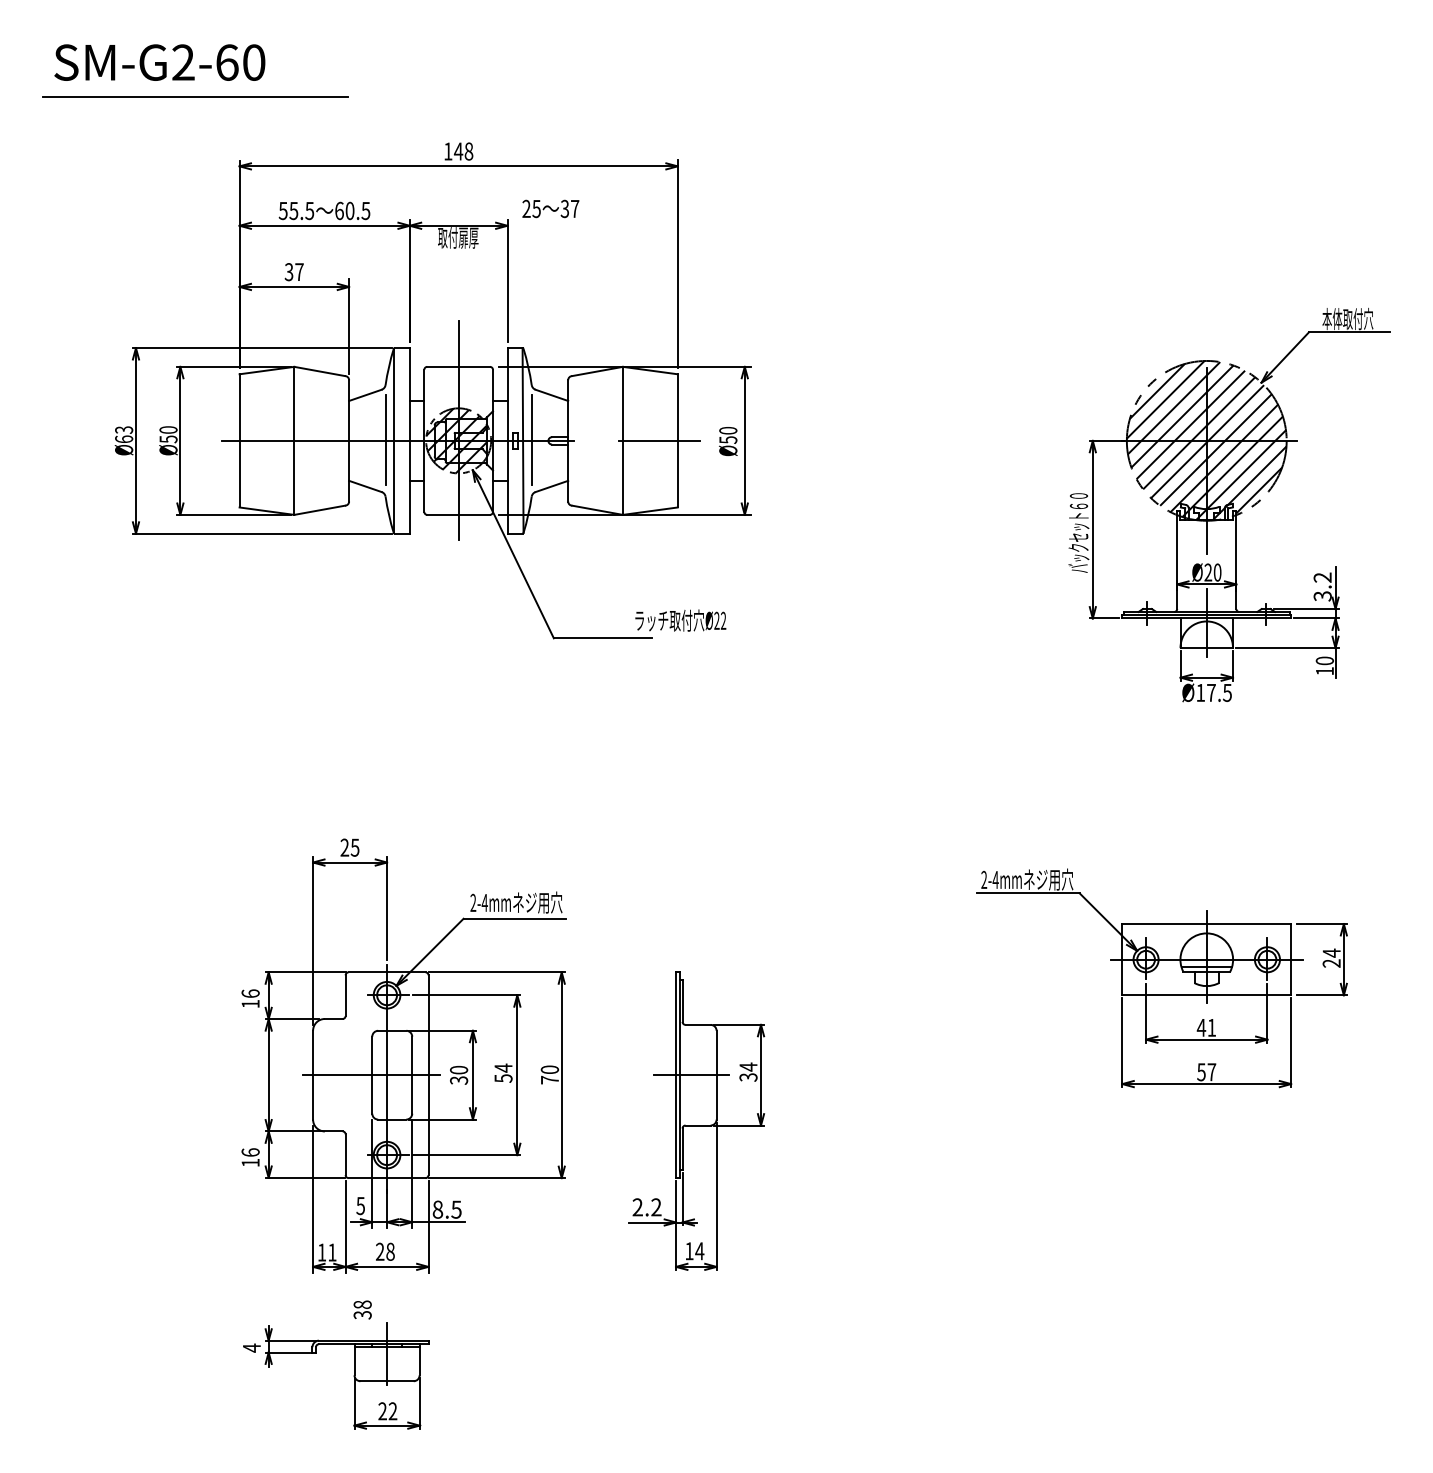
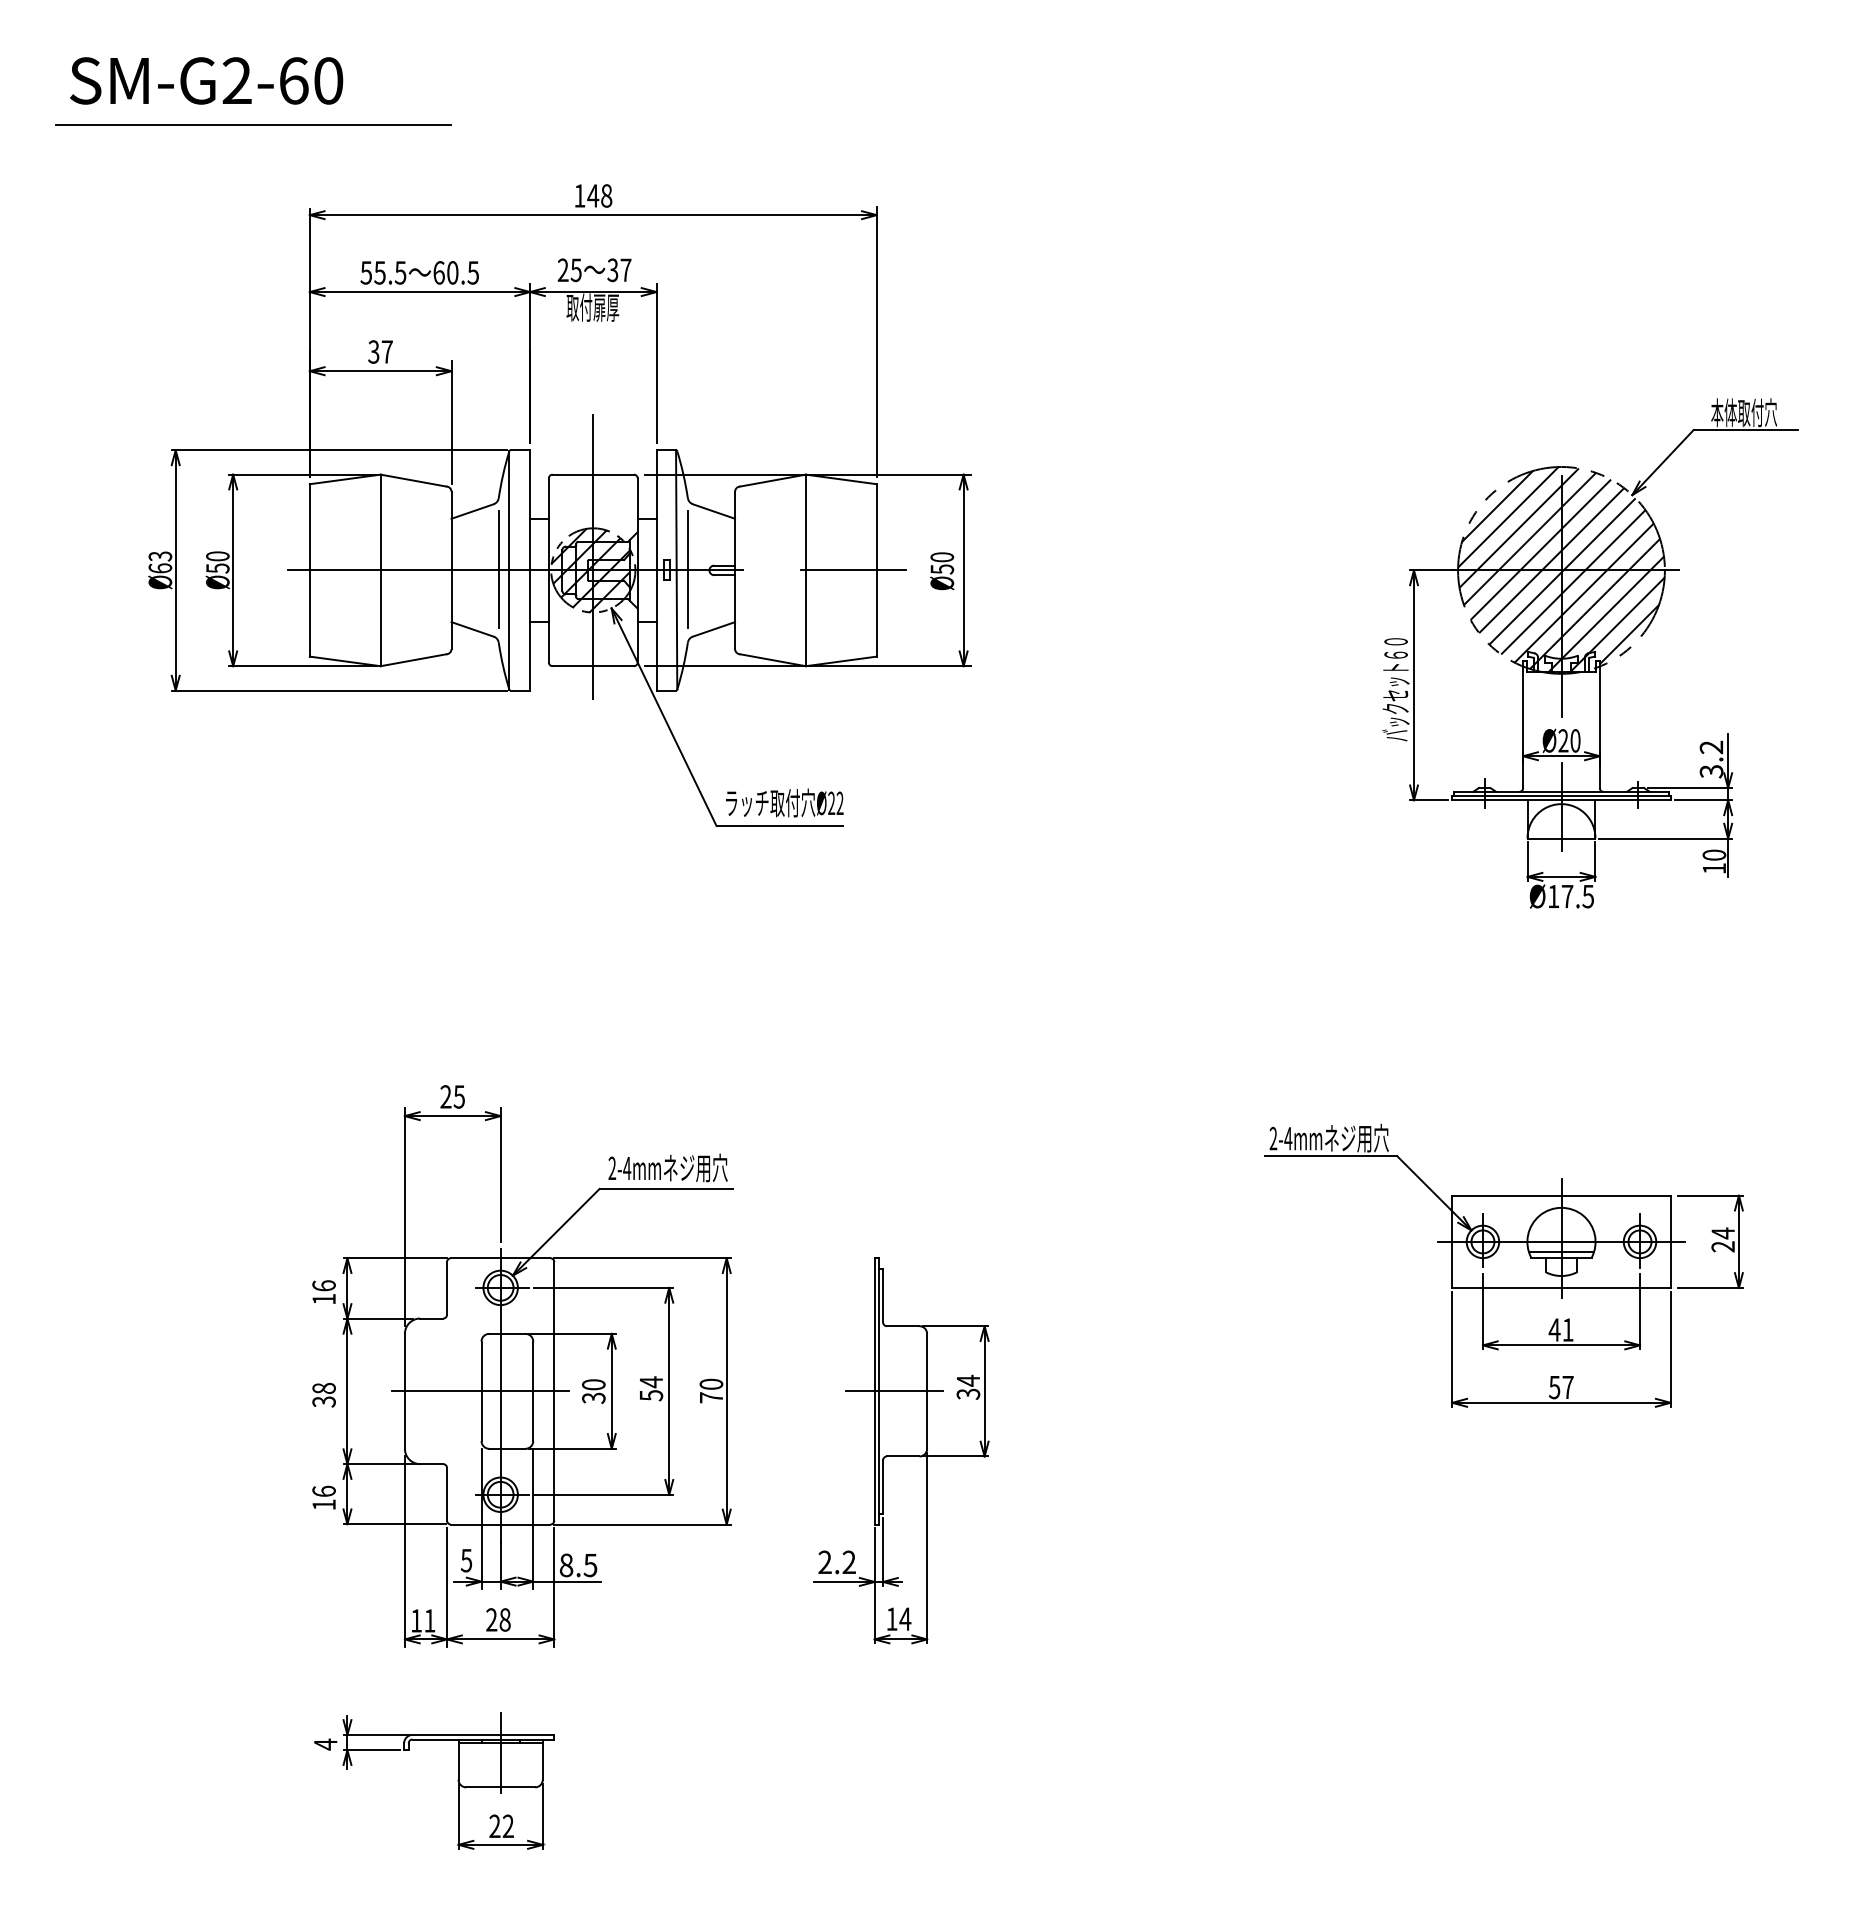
text: (550, 209) -> (594, 270), moved
text: (680, 620) -> (784, 802), moved
text: (362, 1310) -> (323, 1395), moved

